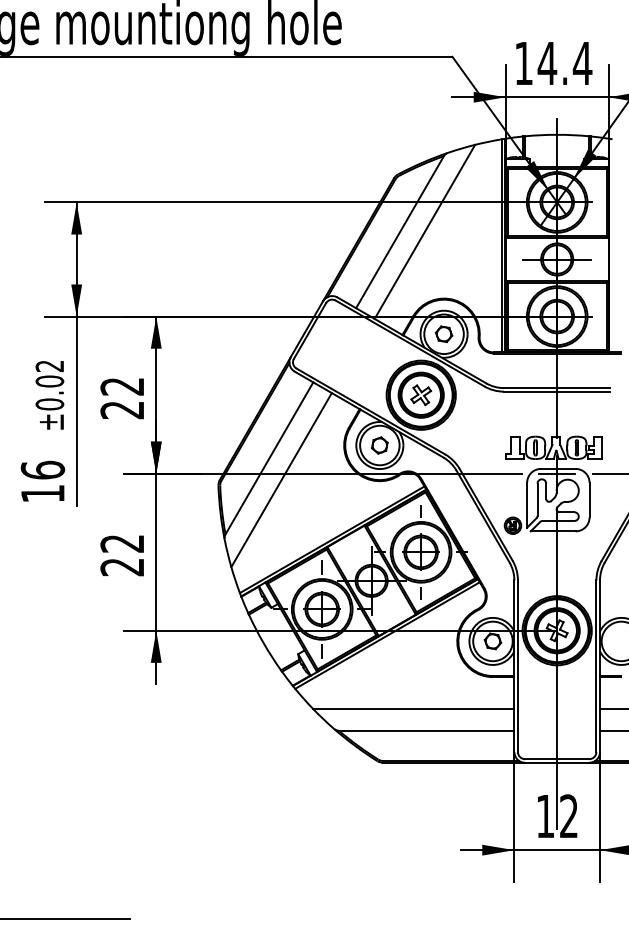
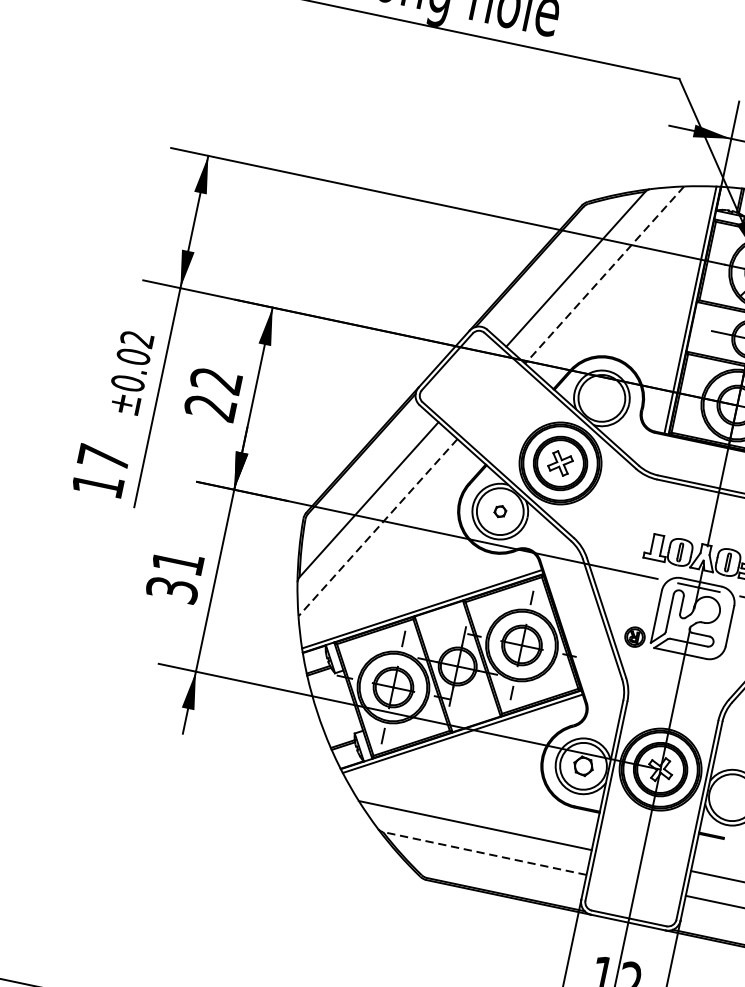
line: (424, 232) -> (604, 275), solid -> dashed
part: (443, 334) -> (601, 398), removed
part: (379, 445) -> (499, 511), size x0.6
text: (42, 469) -> (103, 457), 16 -> 17
line: (281, 480) -> (377, 528), solid -> dashed
text: (122, 555) -> (175, 576), 22 -> 31
line: (426, 730) -> (484, 853), solid -> dashed

